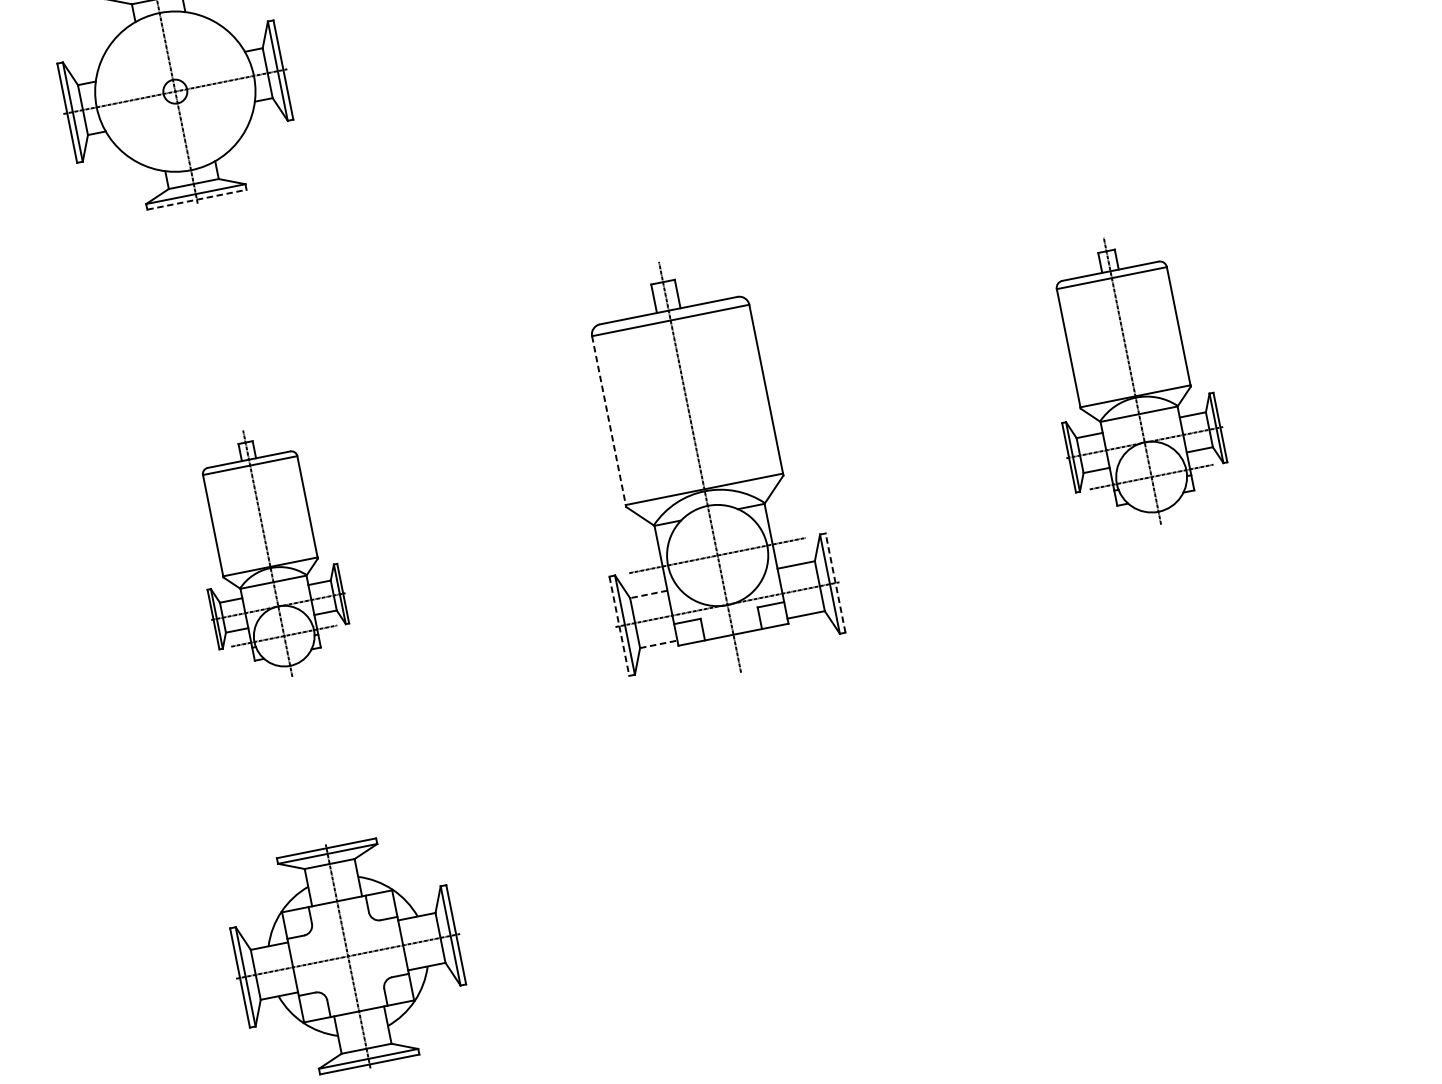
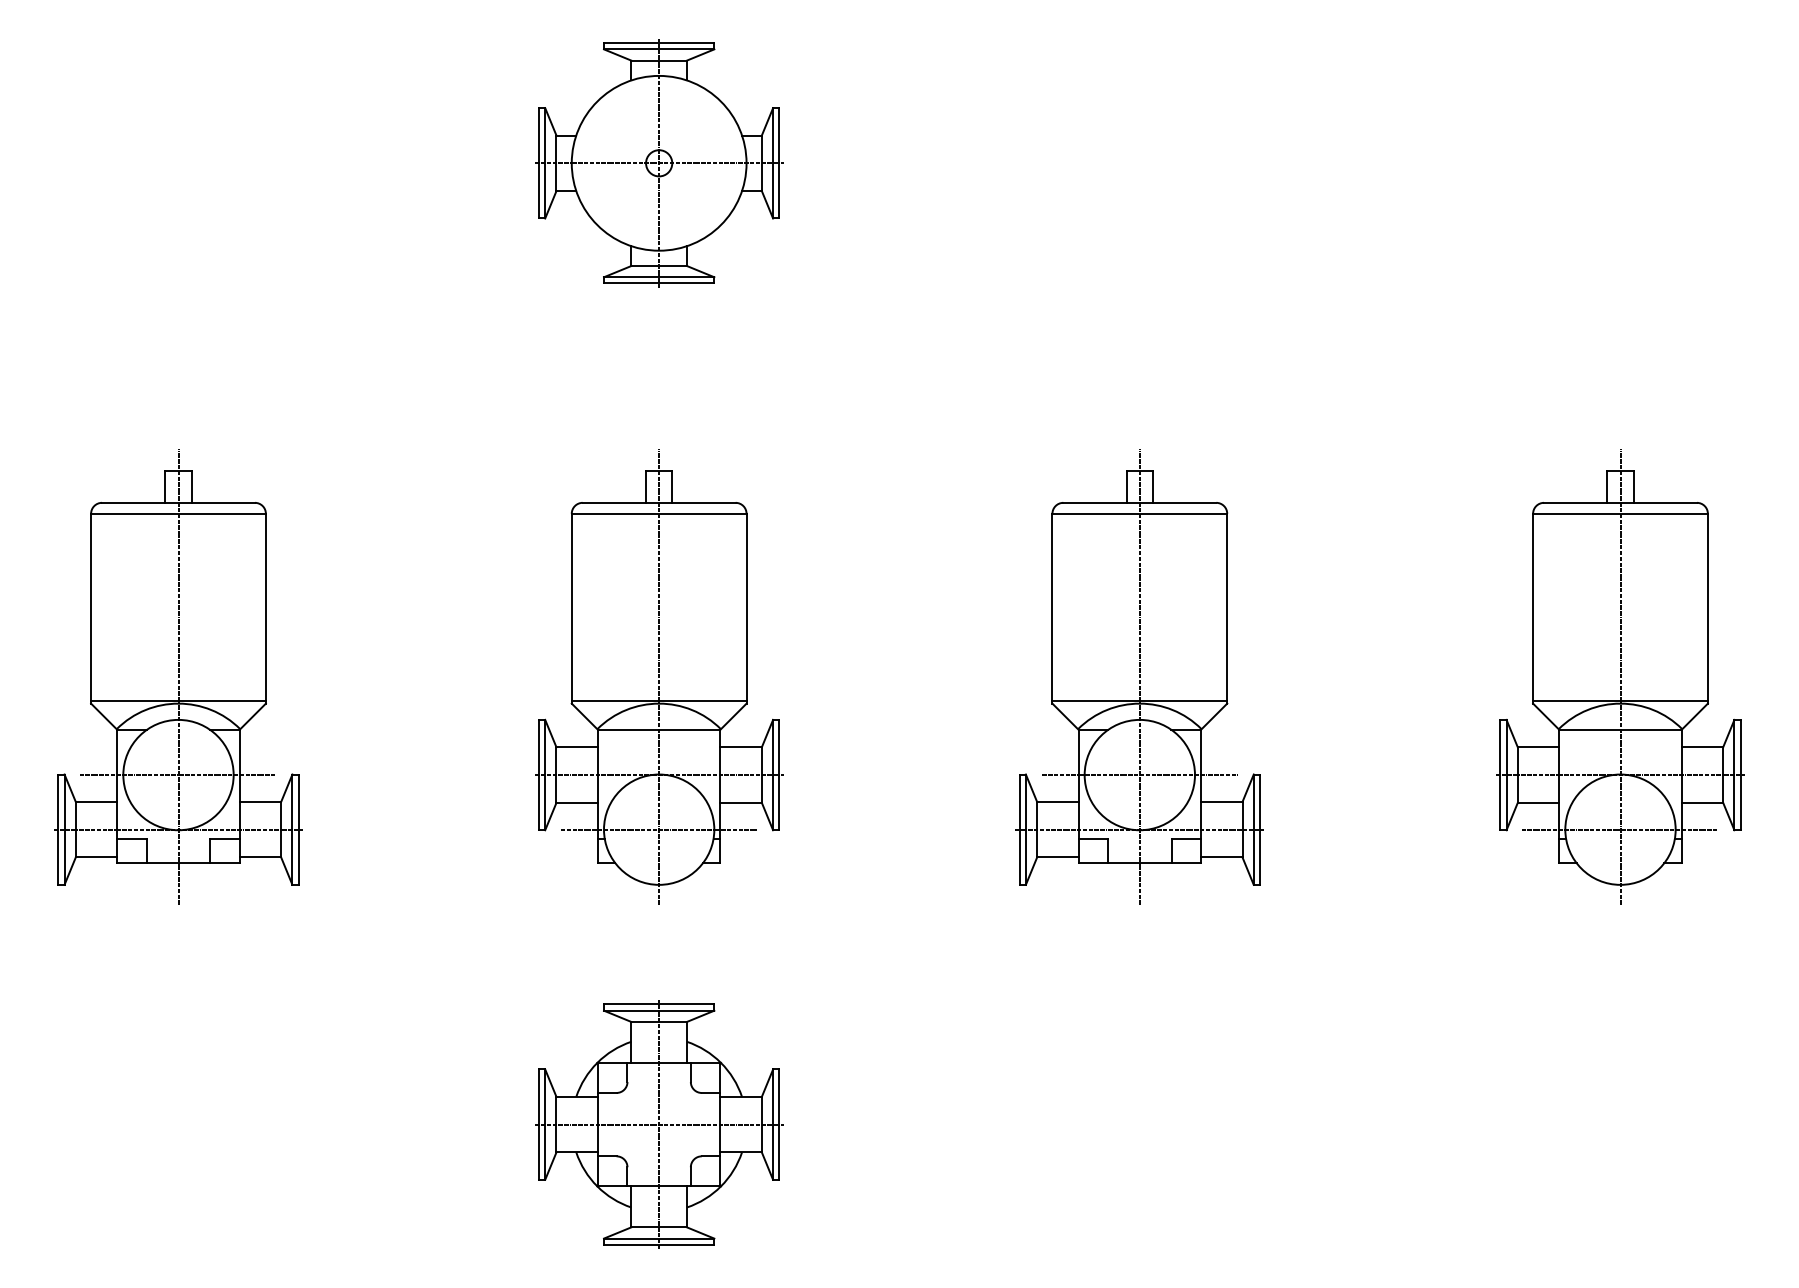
line: (197, 199) -> (659, 283), dashed -> solid
part: (1132, 380) -> (1620, 676), size x1.43
line: (608, 420) -> (1052, 607), dashed -> solid
part: (267, 553) -> (659, 676), size x1.67
line: (835, 582) -> (1260, 829), dashed -> solid
line: (648, 594) -> (1057, 801), dashed -> solid
line: (619, 627) -> (1019, 830), dashed -> solid
line: (658, 644) -> (1057, 857), dashed -> solid

